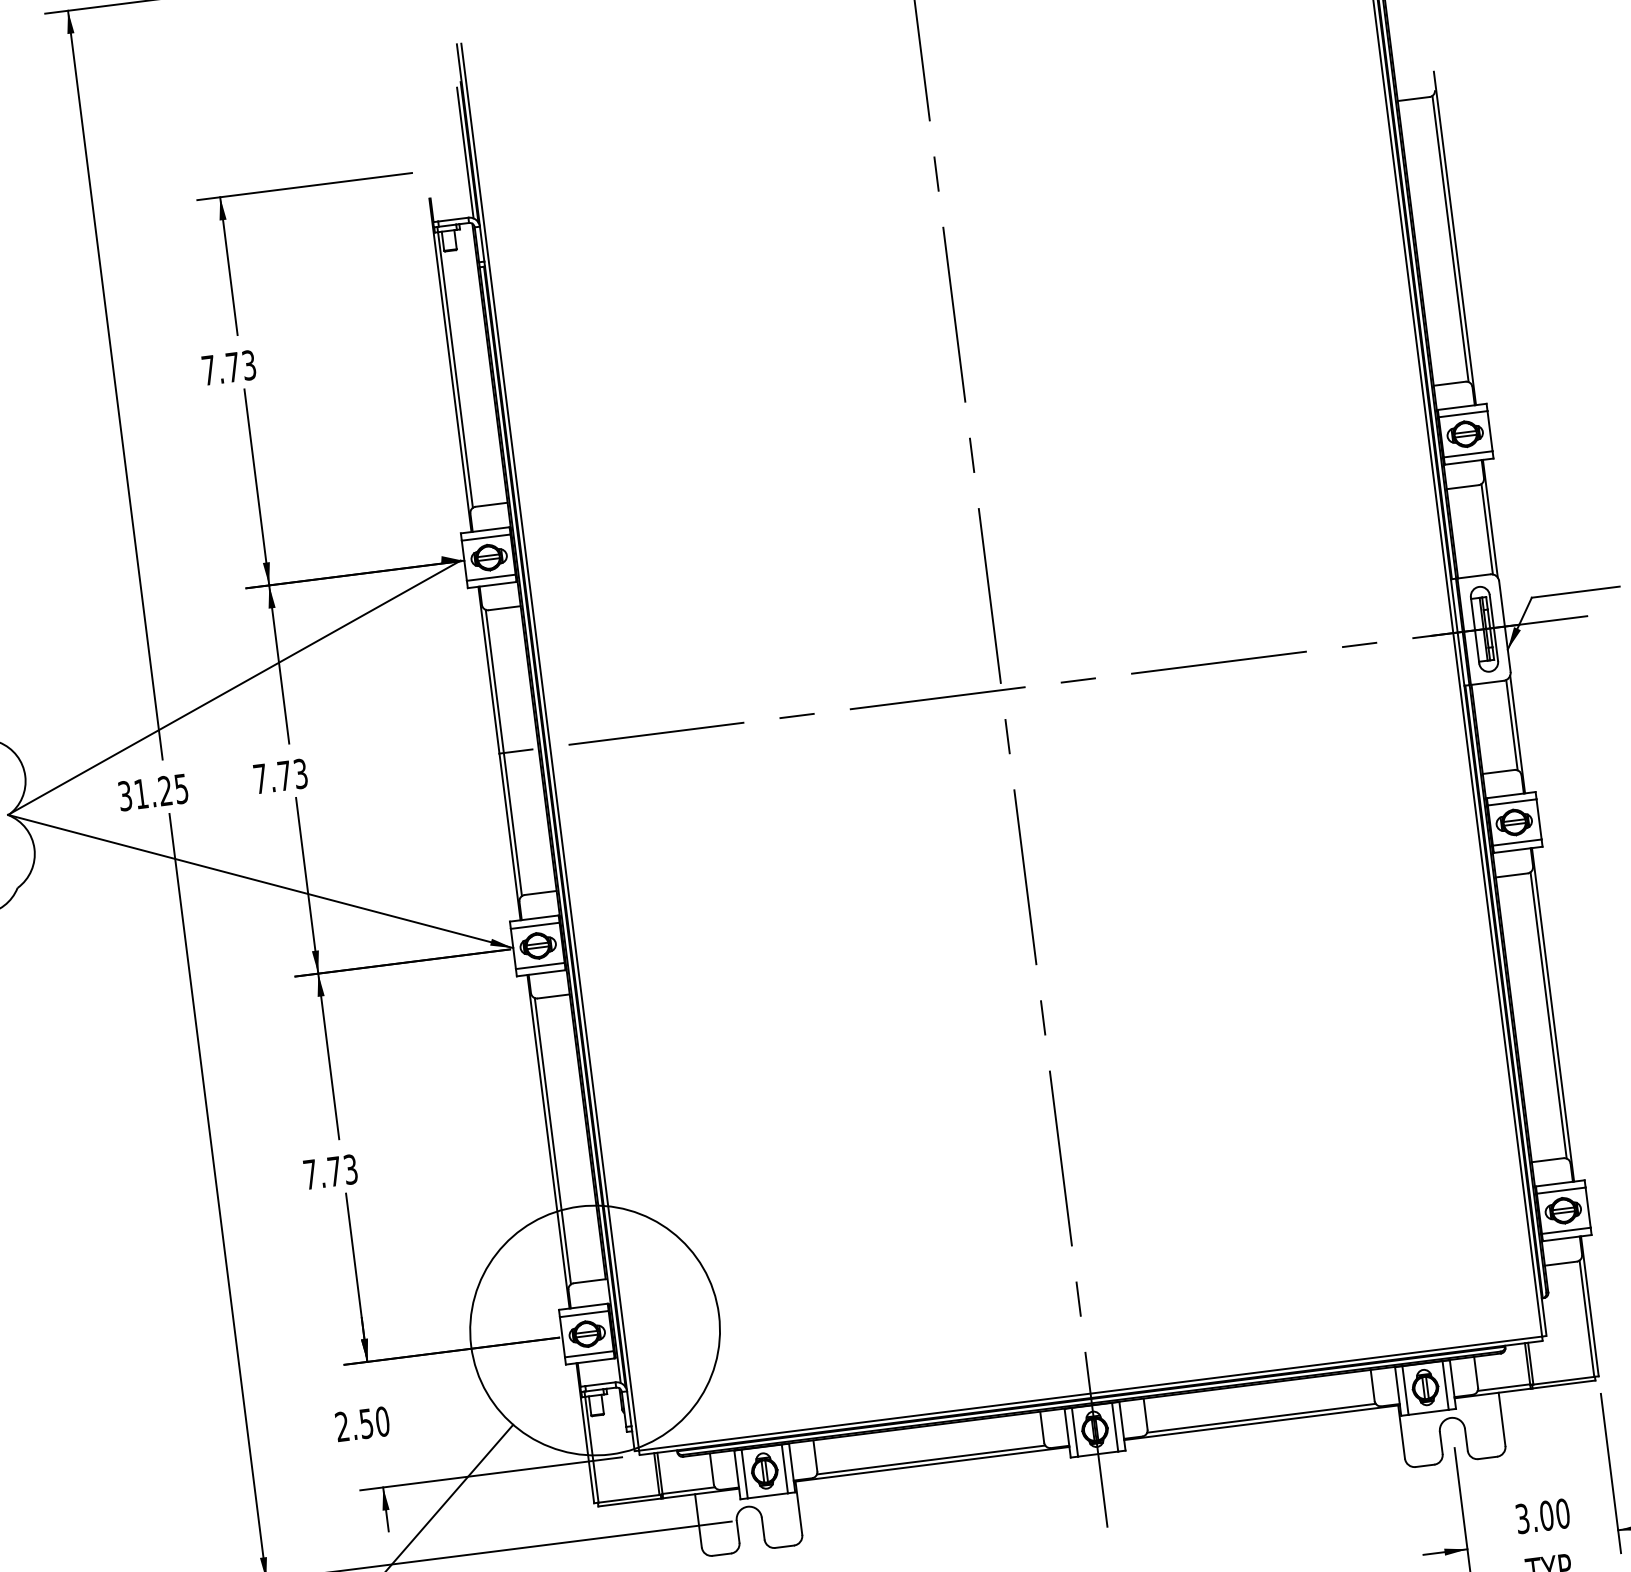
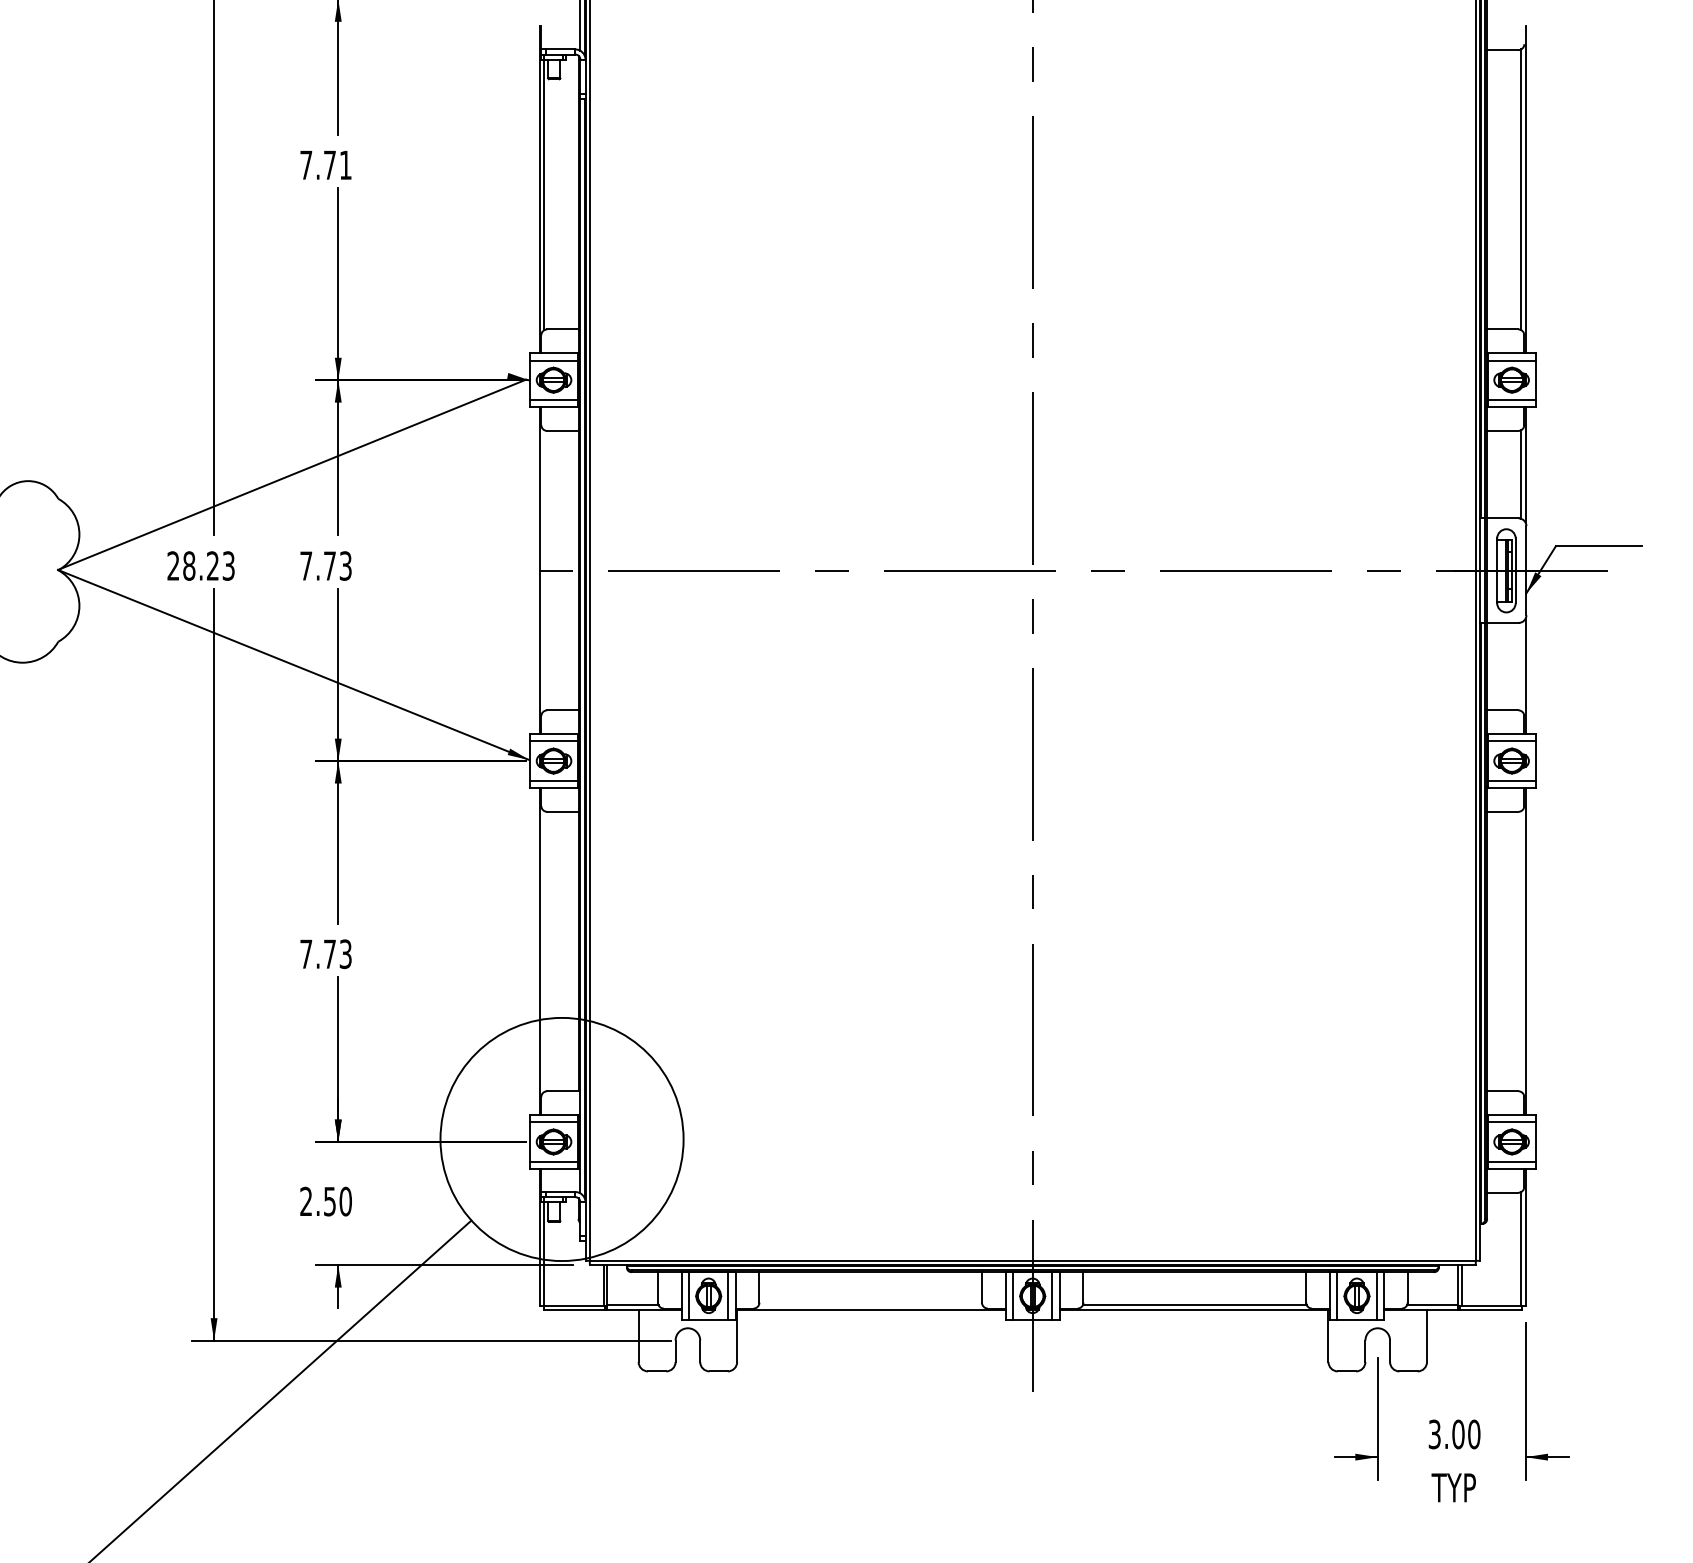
text: (248, 365) -> (345, 165), 7.73 -> 7.71
line: (1512, 724) -> (1521, 666), removed
line: (503, 752) -> (544, 570), removed
text: (152, 792) -> (200, 565), 31.25 -> 28.23
line: (1548, 1015) -> (1521, 951), removed
line: (553, 1141) -> (544, 951), removed
line: (930, 1460) -> (870, 1305), removed

